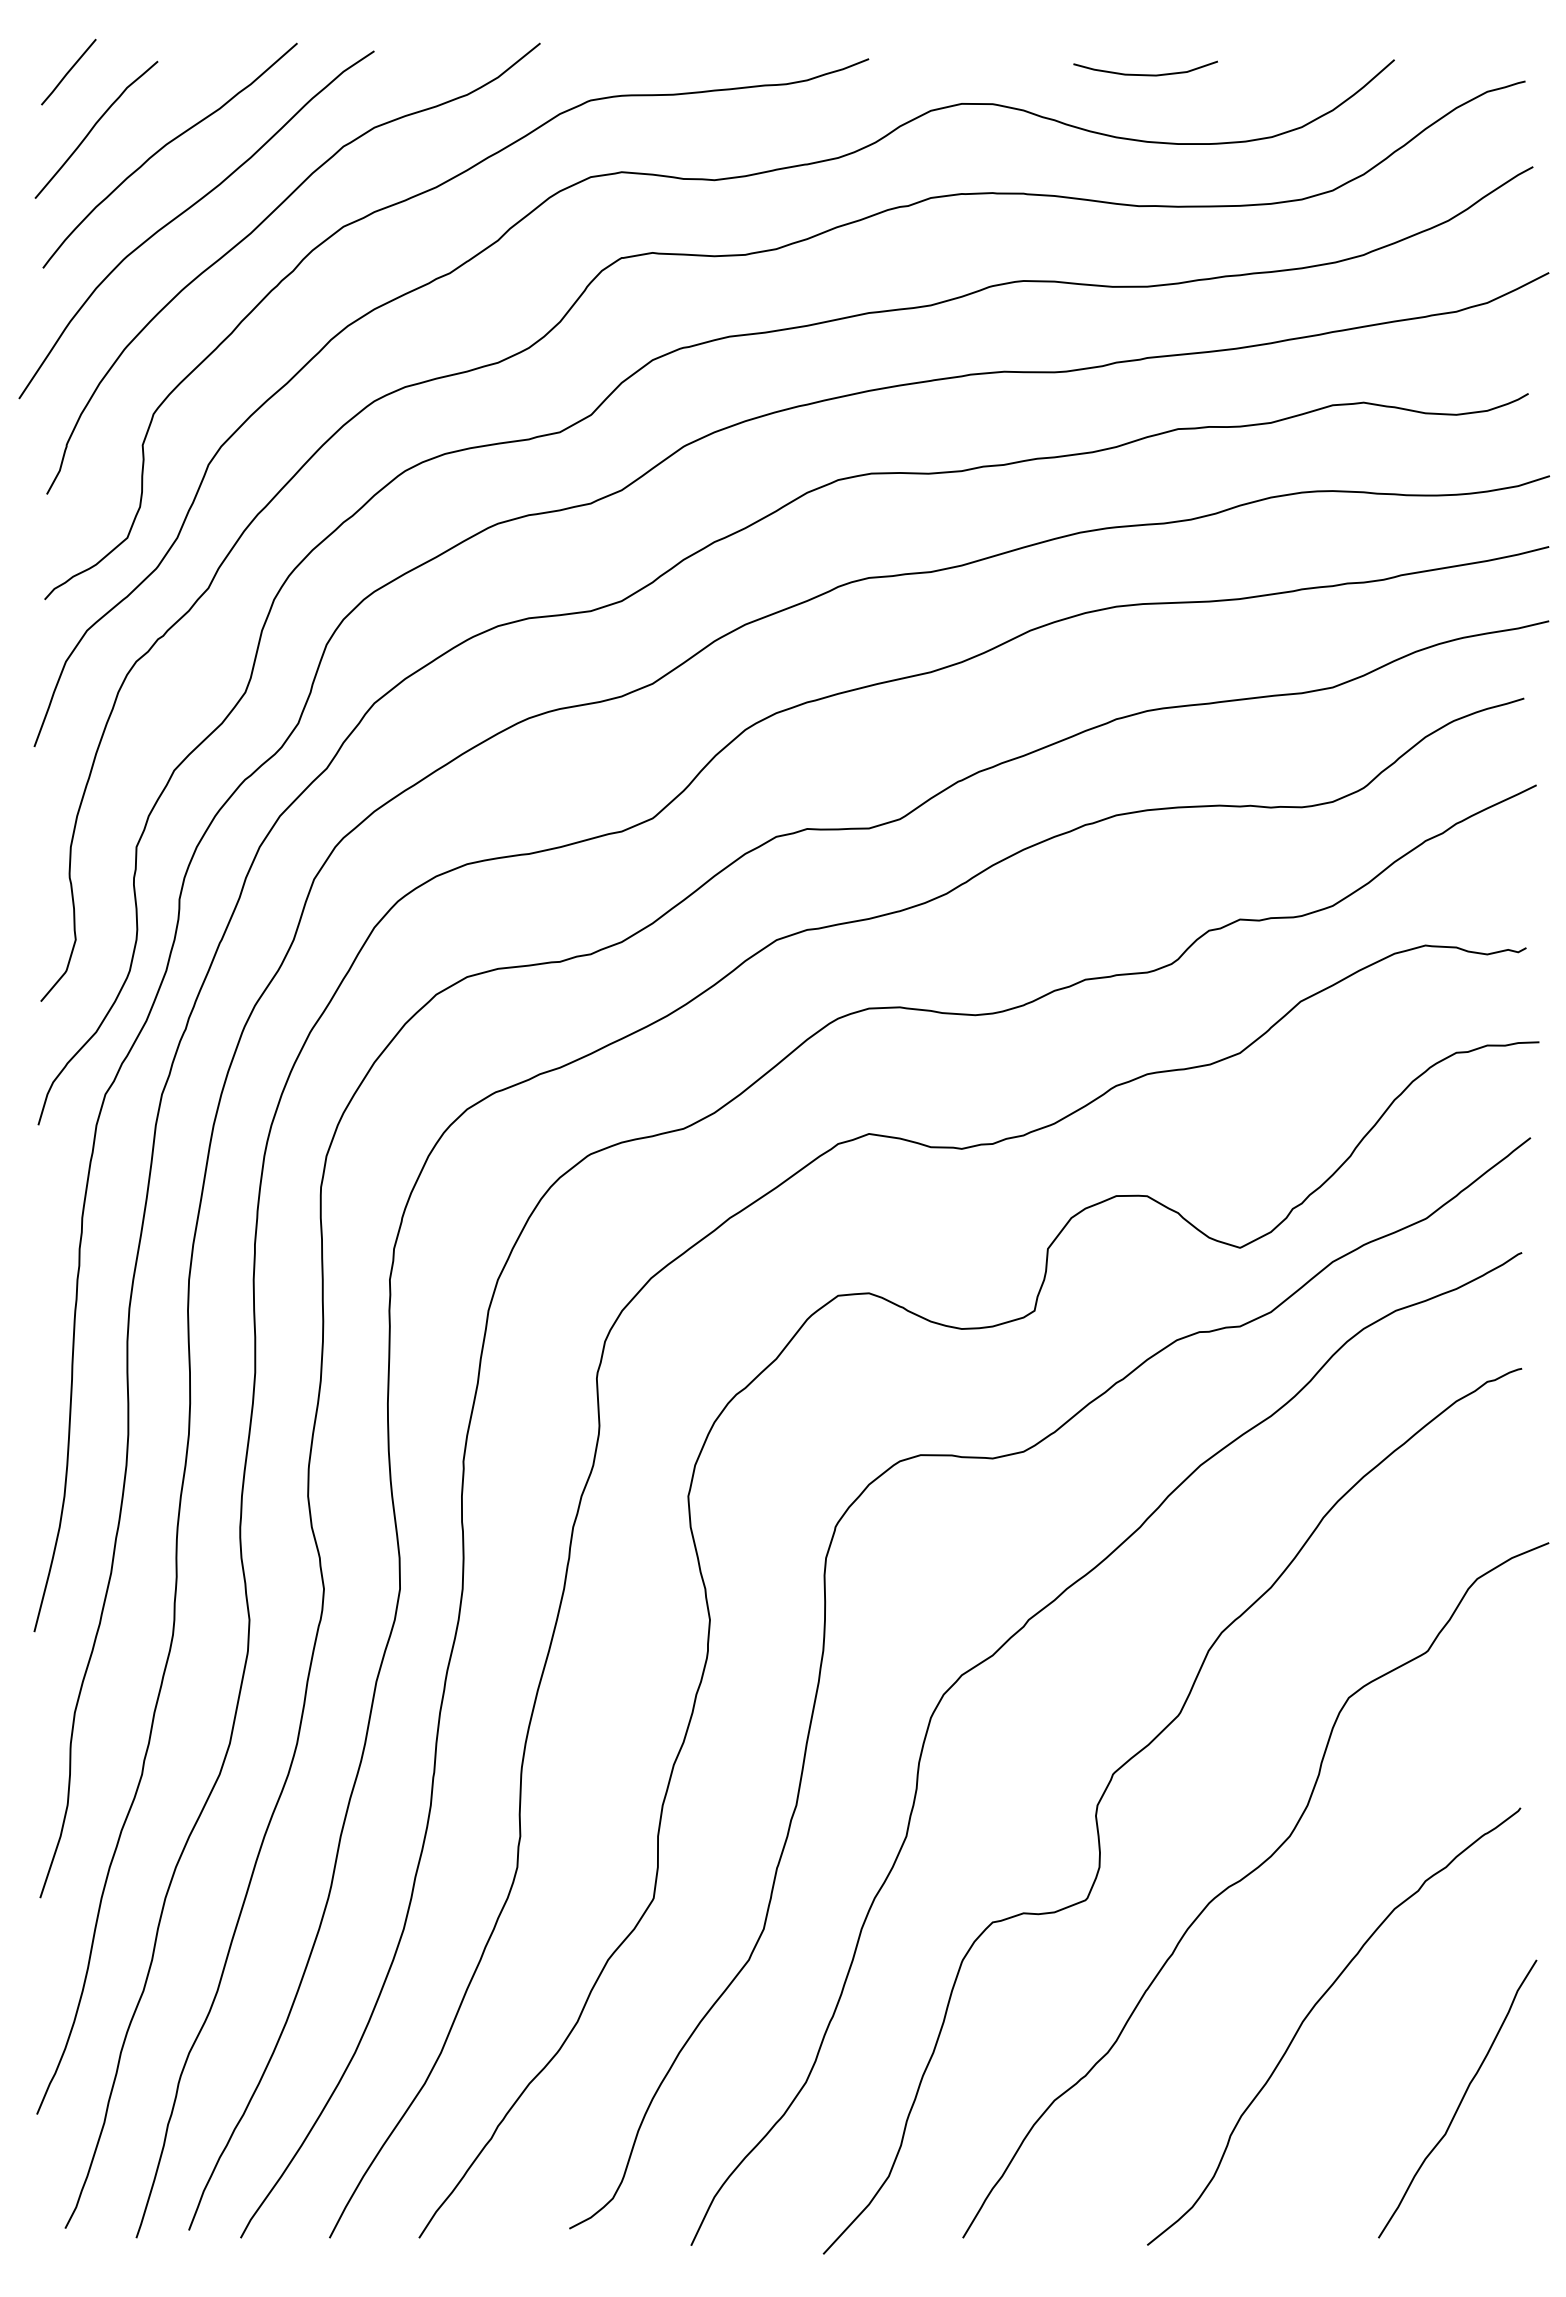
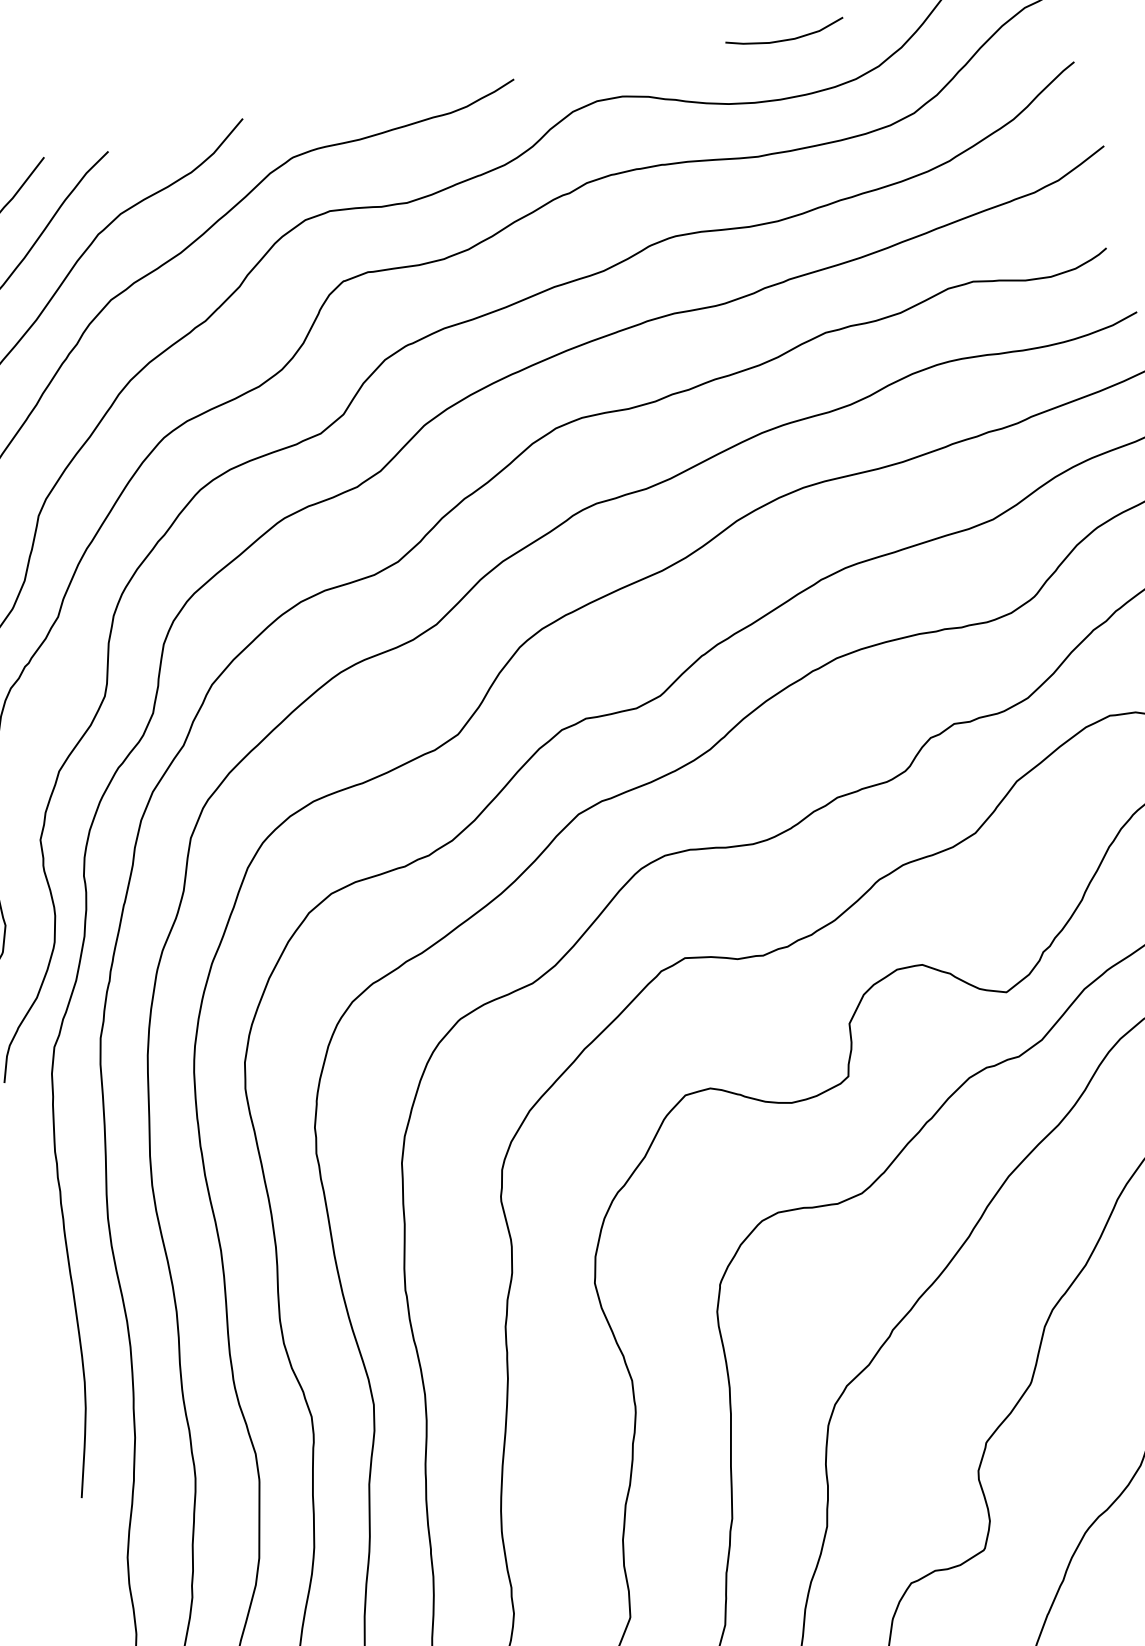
curve: (1145, 74) -> (785, 39), moved

